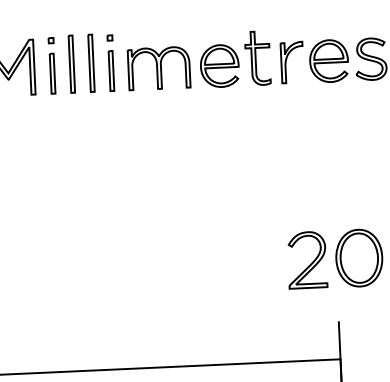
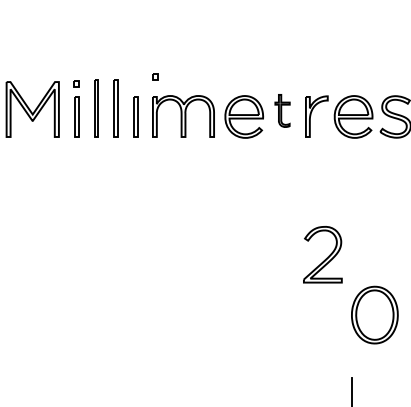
part: (109, 37) -> (155, 76), moved
part: (257, 57) -> (282, 110), size x0.6
part: (306, 259) -> (322, 254), moved

